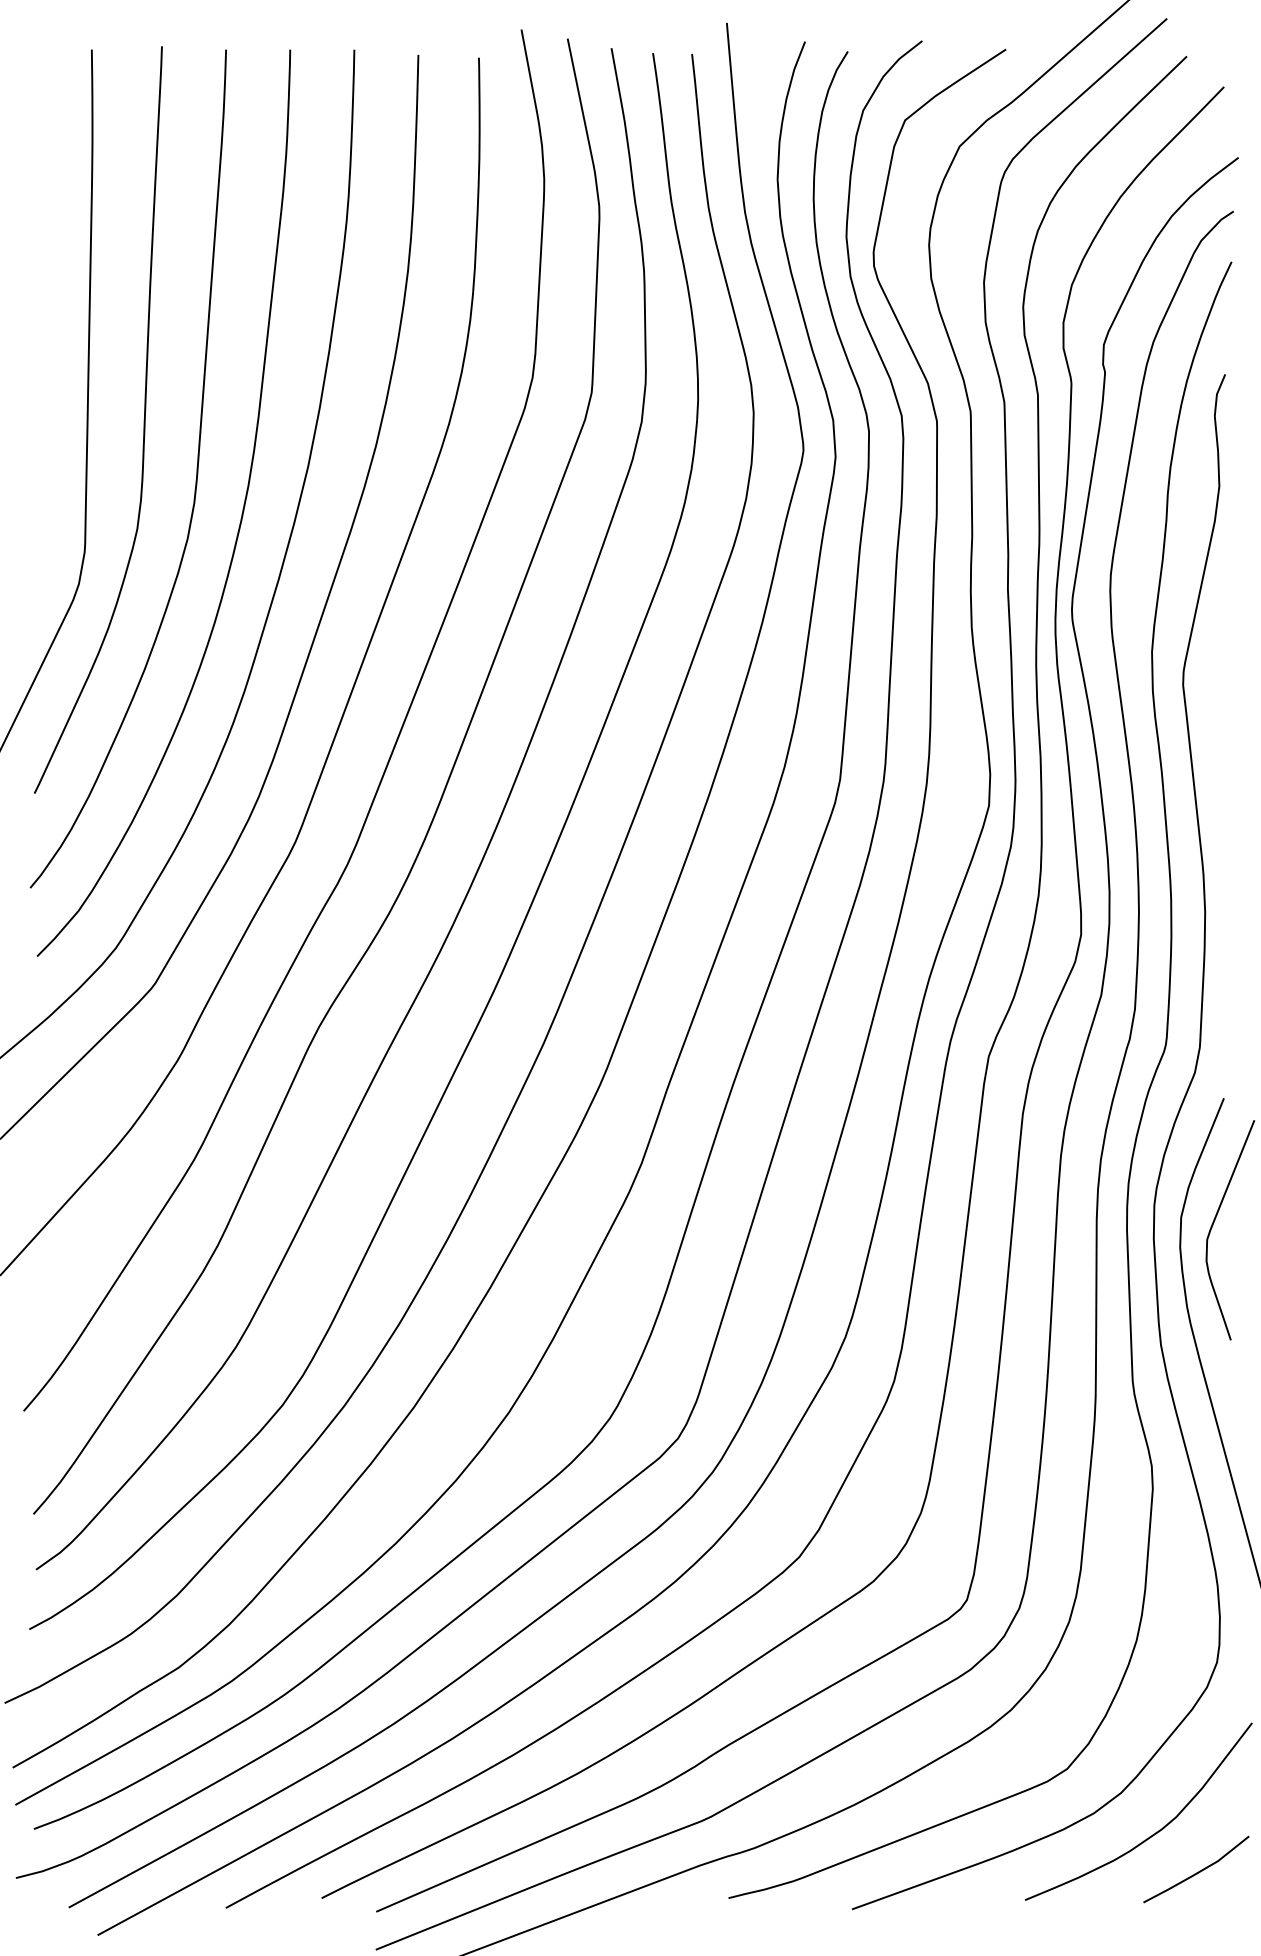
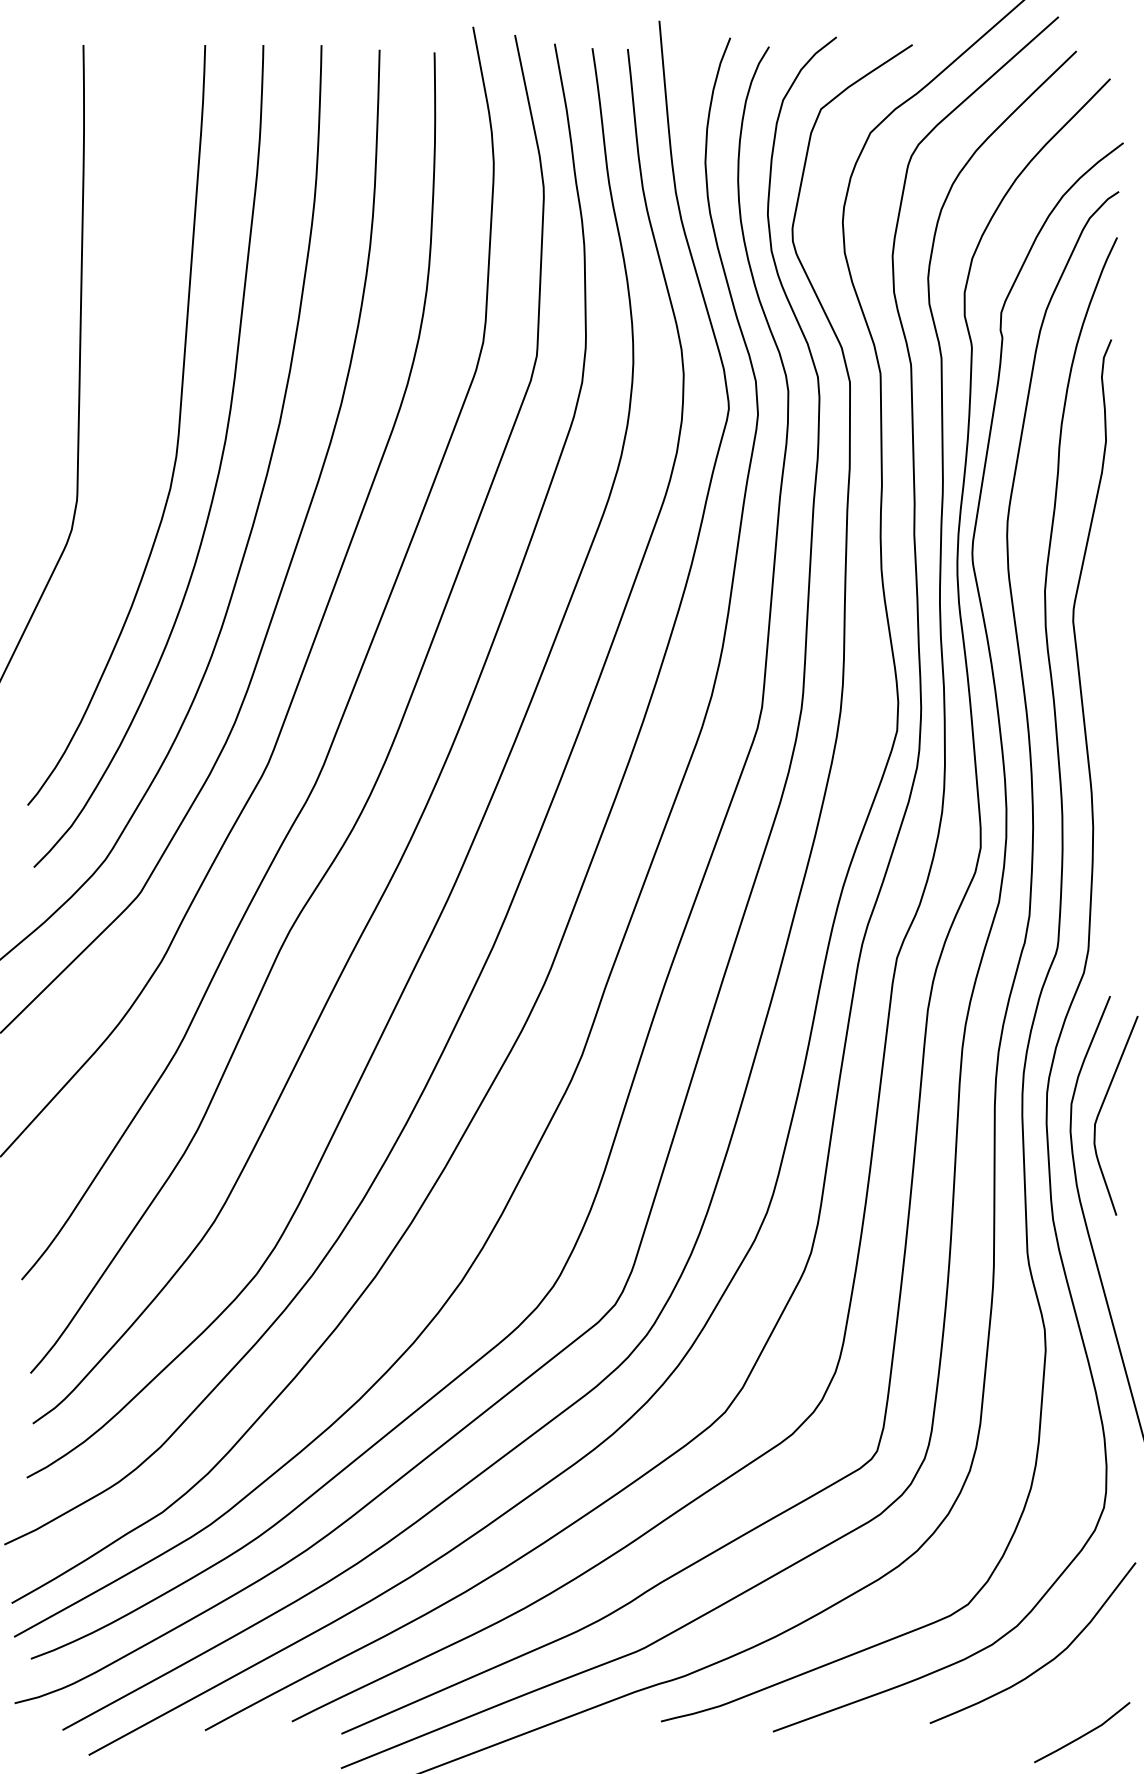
curve: (143, 419) -> (130, 380), removed
line: (1197, 1871) -> (1083, 1734), moved

